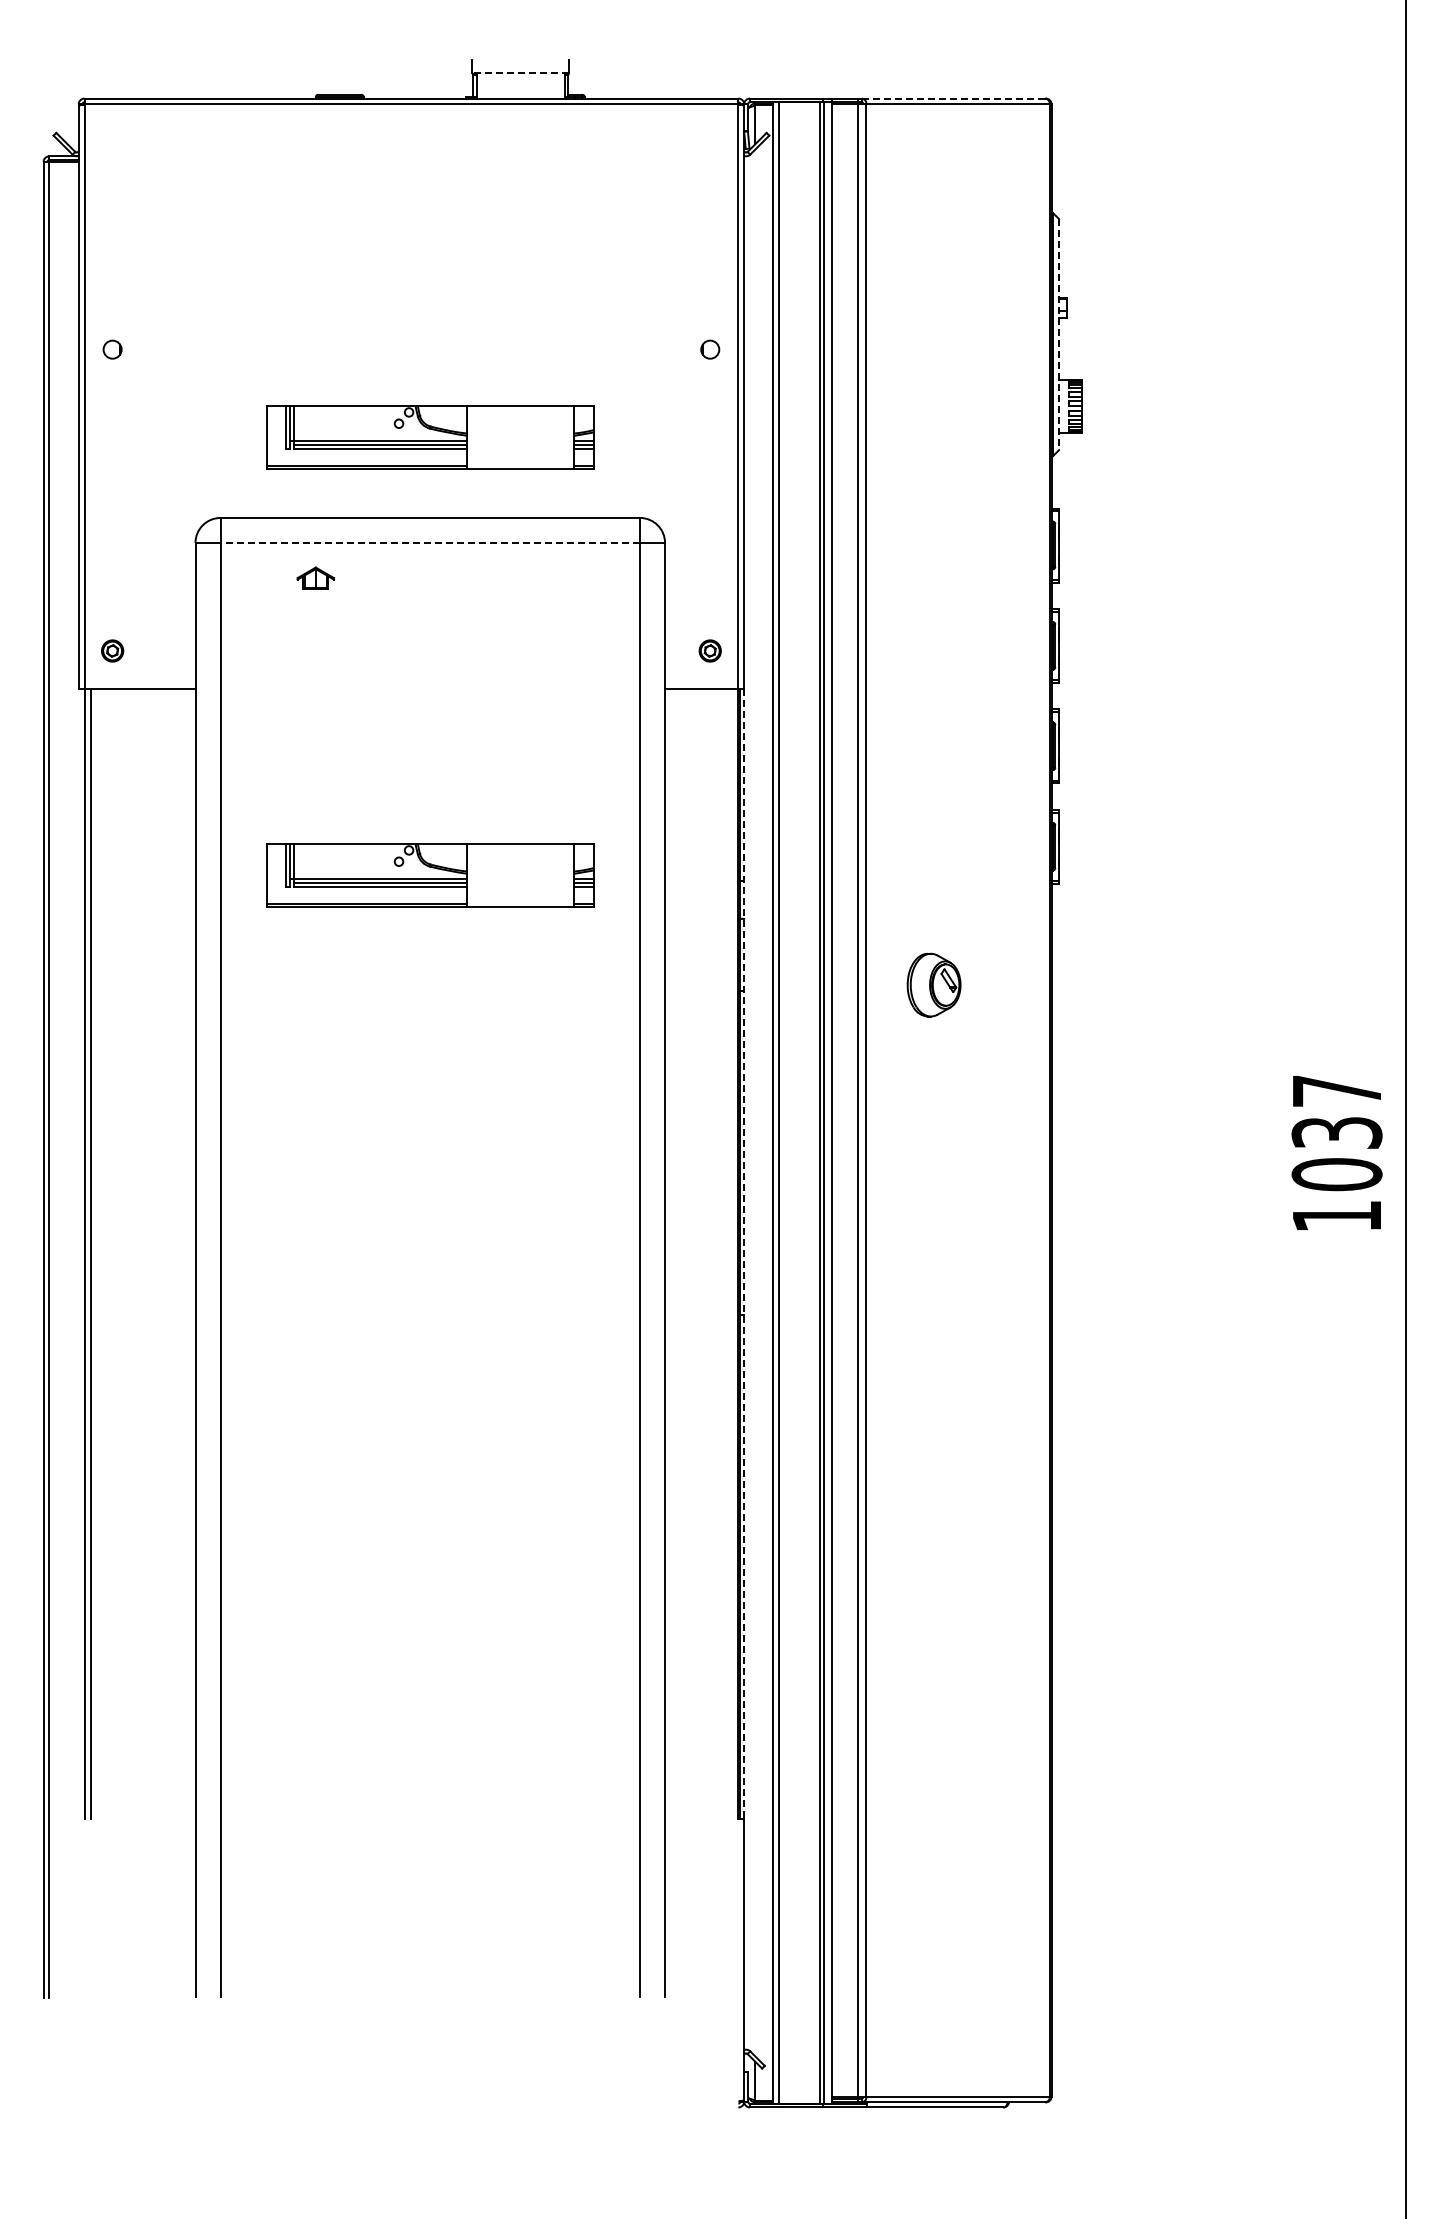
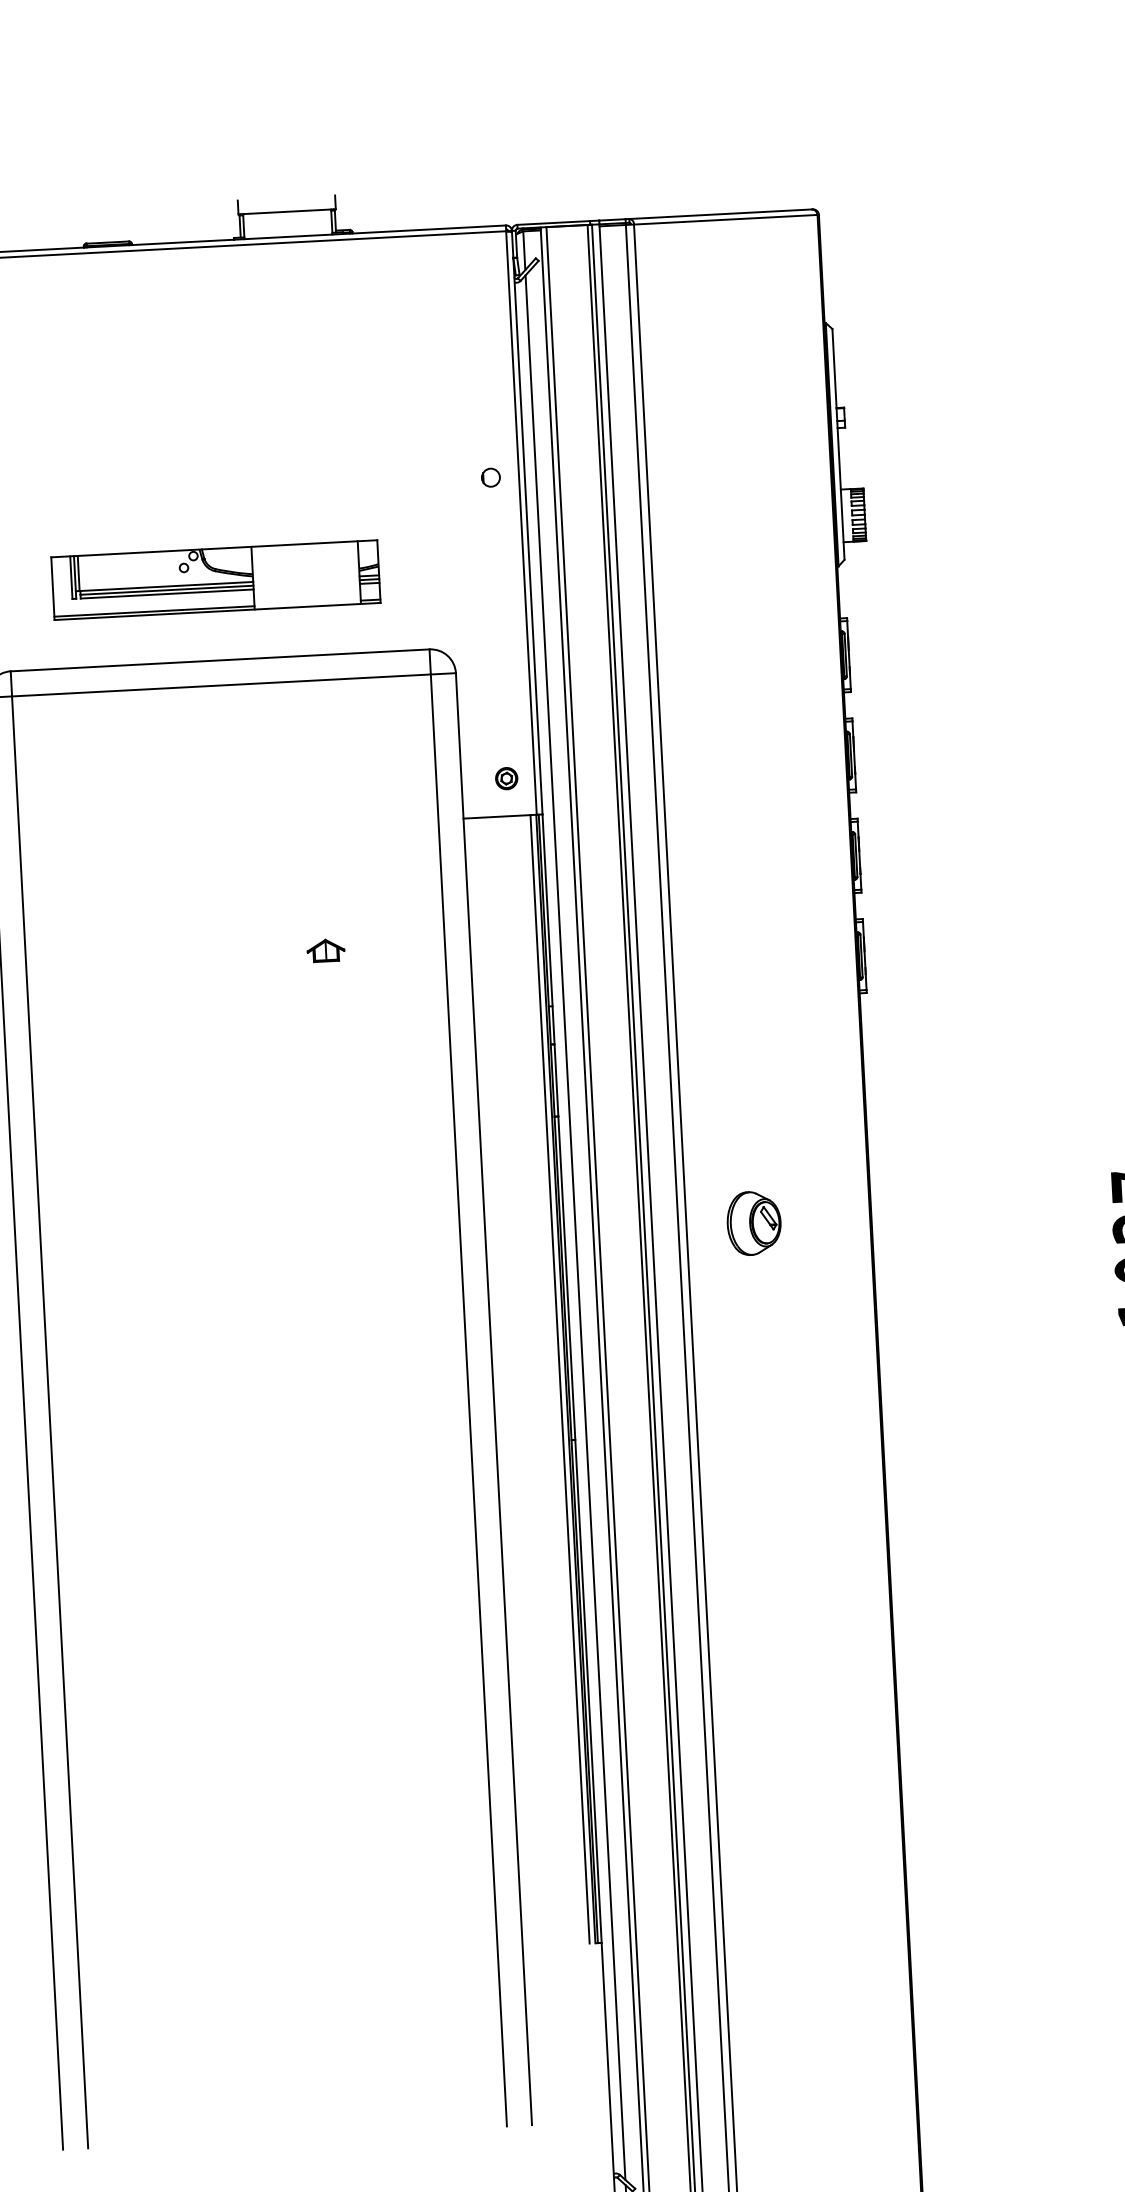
line: (520, 73) -> (286, 211), dashed -> solid
line: (953, 98) -> (720, 214), dashed -> solid
line: (1059, 334) -> (838, 444), dashed -> solid
line: (430, 543) -> (221, 685), dashed -> solid
part: (315, 577) -> (325, 949), moved
part: (430, 875) -> (239, 1017), removed
part: (933, 984) -> (753, 1222), moved
line: (755, 1102) -> (575, 1227), added
line: (732, 1253) -> (560, 1379), added
line: (744, 1253) -> (572, 1378), dashed -> solid

